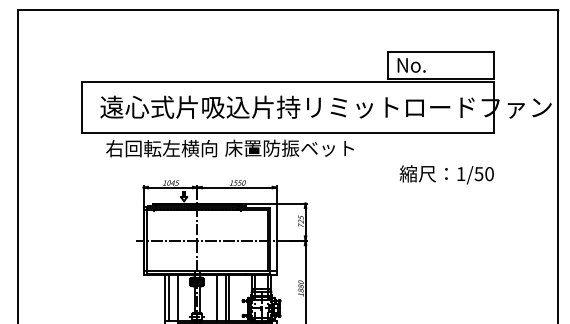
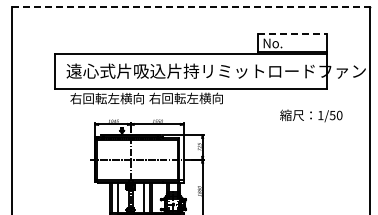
line: (287, 9) -> (190, 6), solid -> dashed
line: (441, 51) -> (292, 34), solid -> dashed
text: (288, 148) -> (191, 98), 床置防振ベット -> 右回転左横向
text: (447, 174) -> (311, 115), moved

